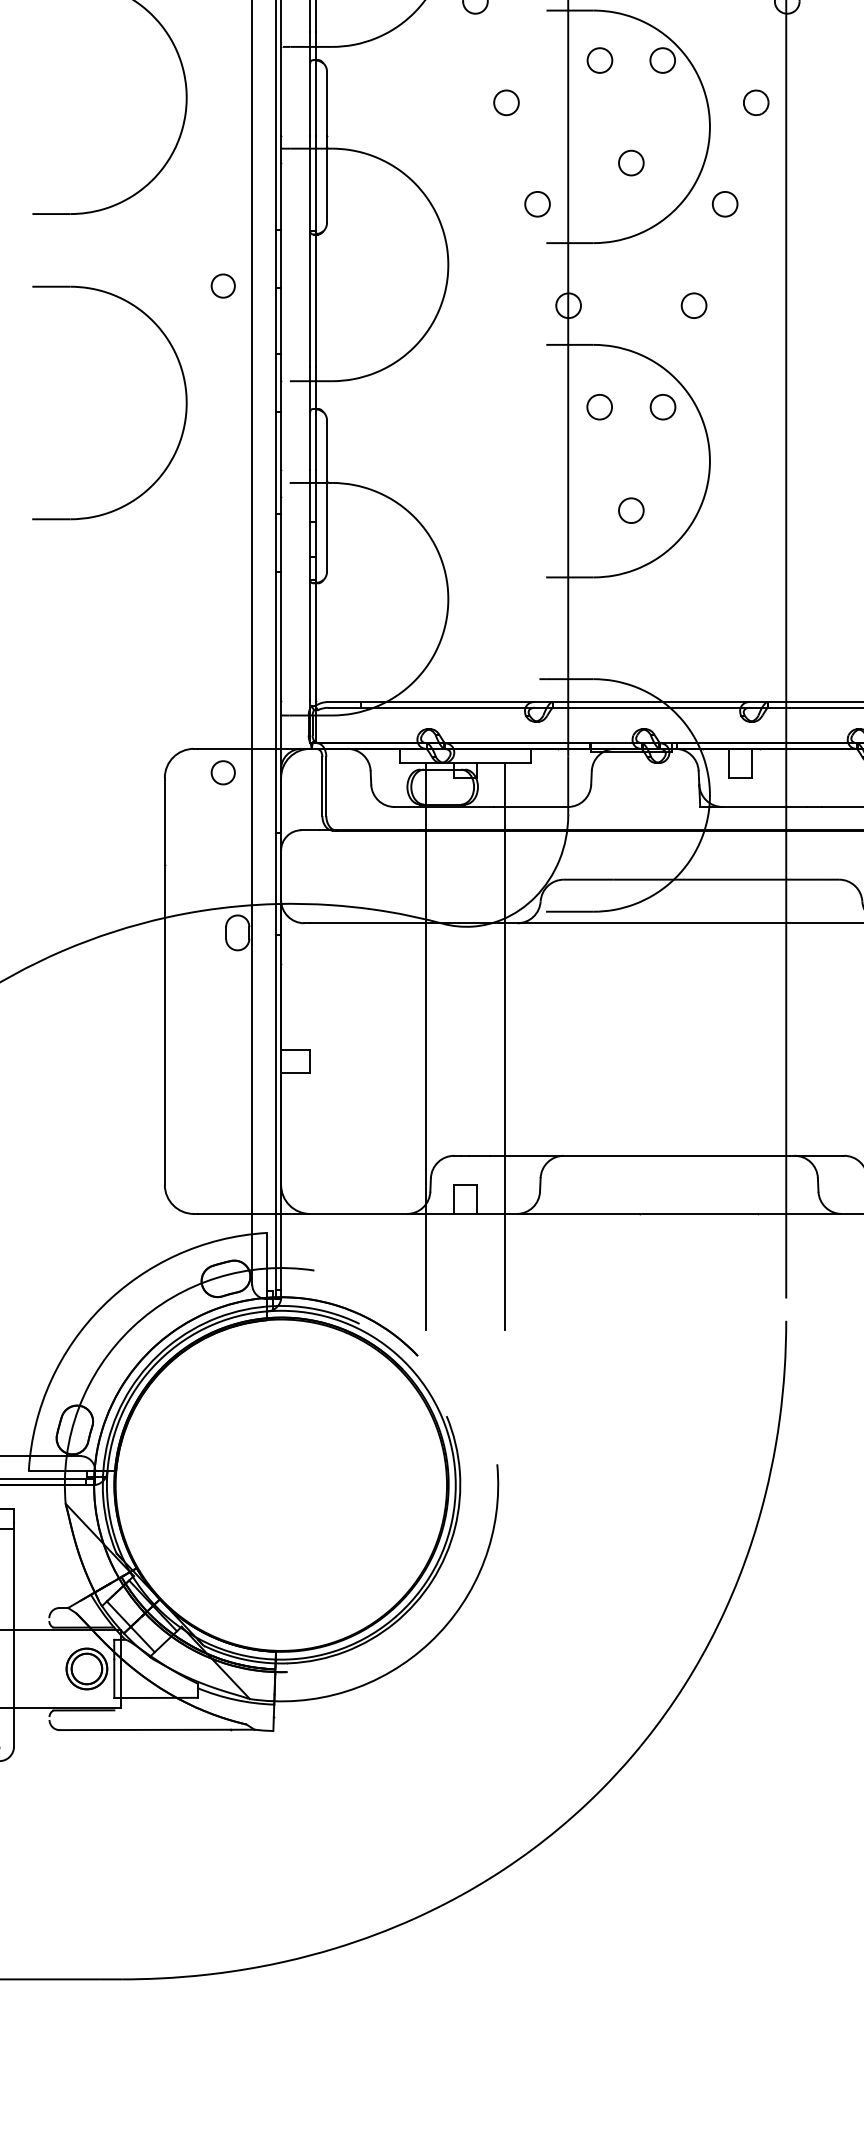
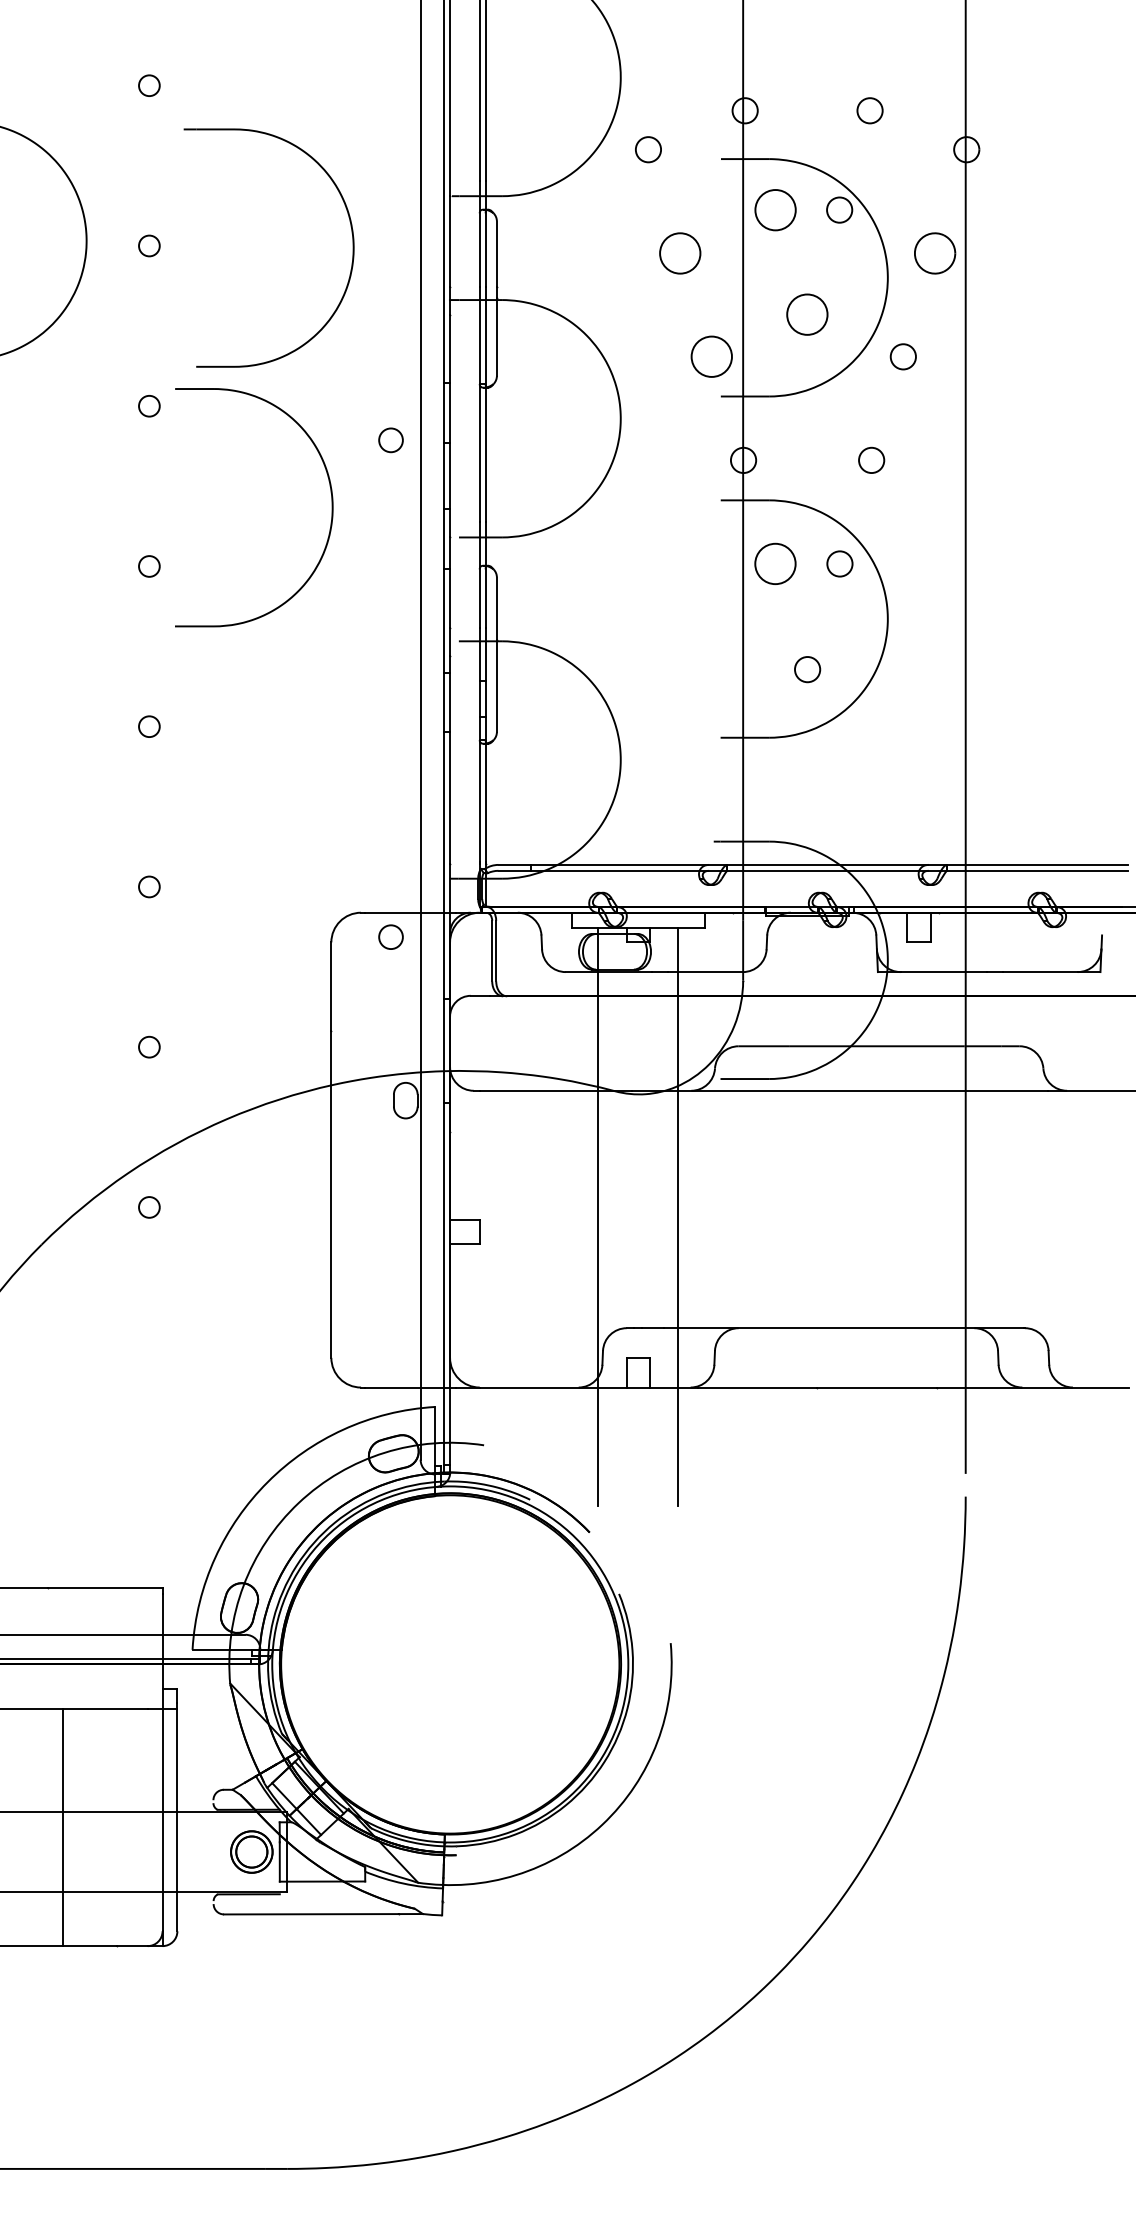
circle: (599, 59) -> (775, 209), size x1.6
circle: (505, 102) -> (679, 252), size x1.6
part: (755, 102) -> (934, 252), size x1.6
circle: (631, 162) -> (807, 314), size x1.6
circle: (537, 203) -> (711, 356), size x1.6
part: (185, 402) -> (331, 507), moved
circle: (598, 406) -> (774, 563), size x1.6

